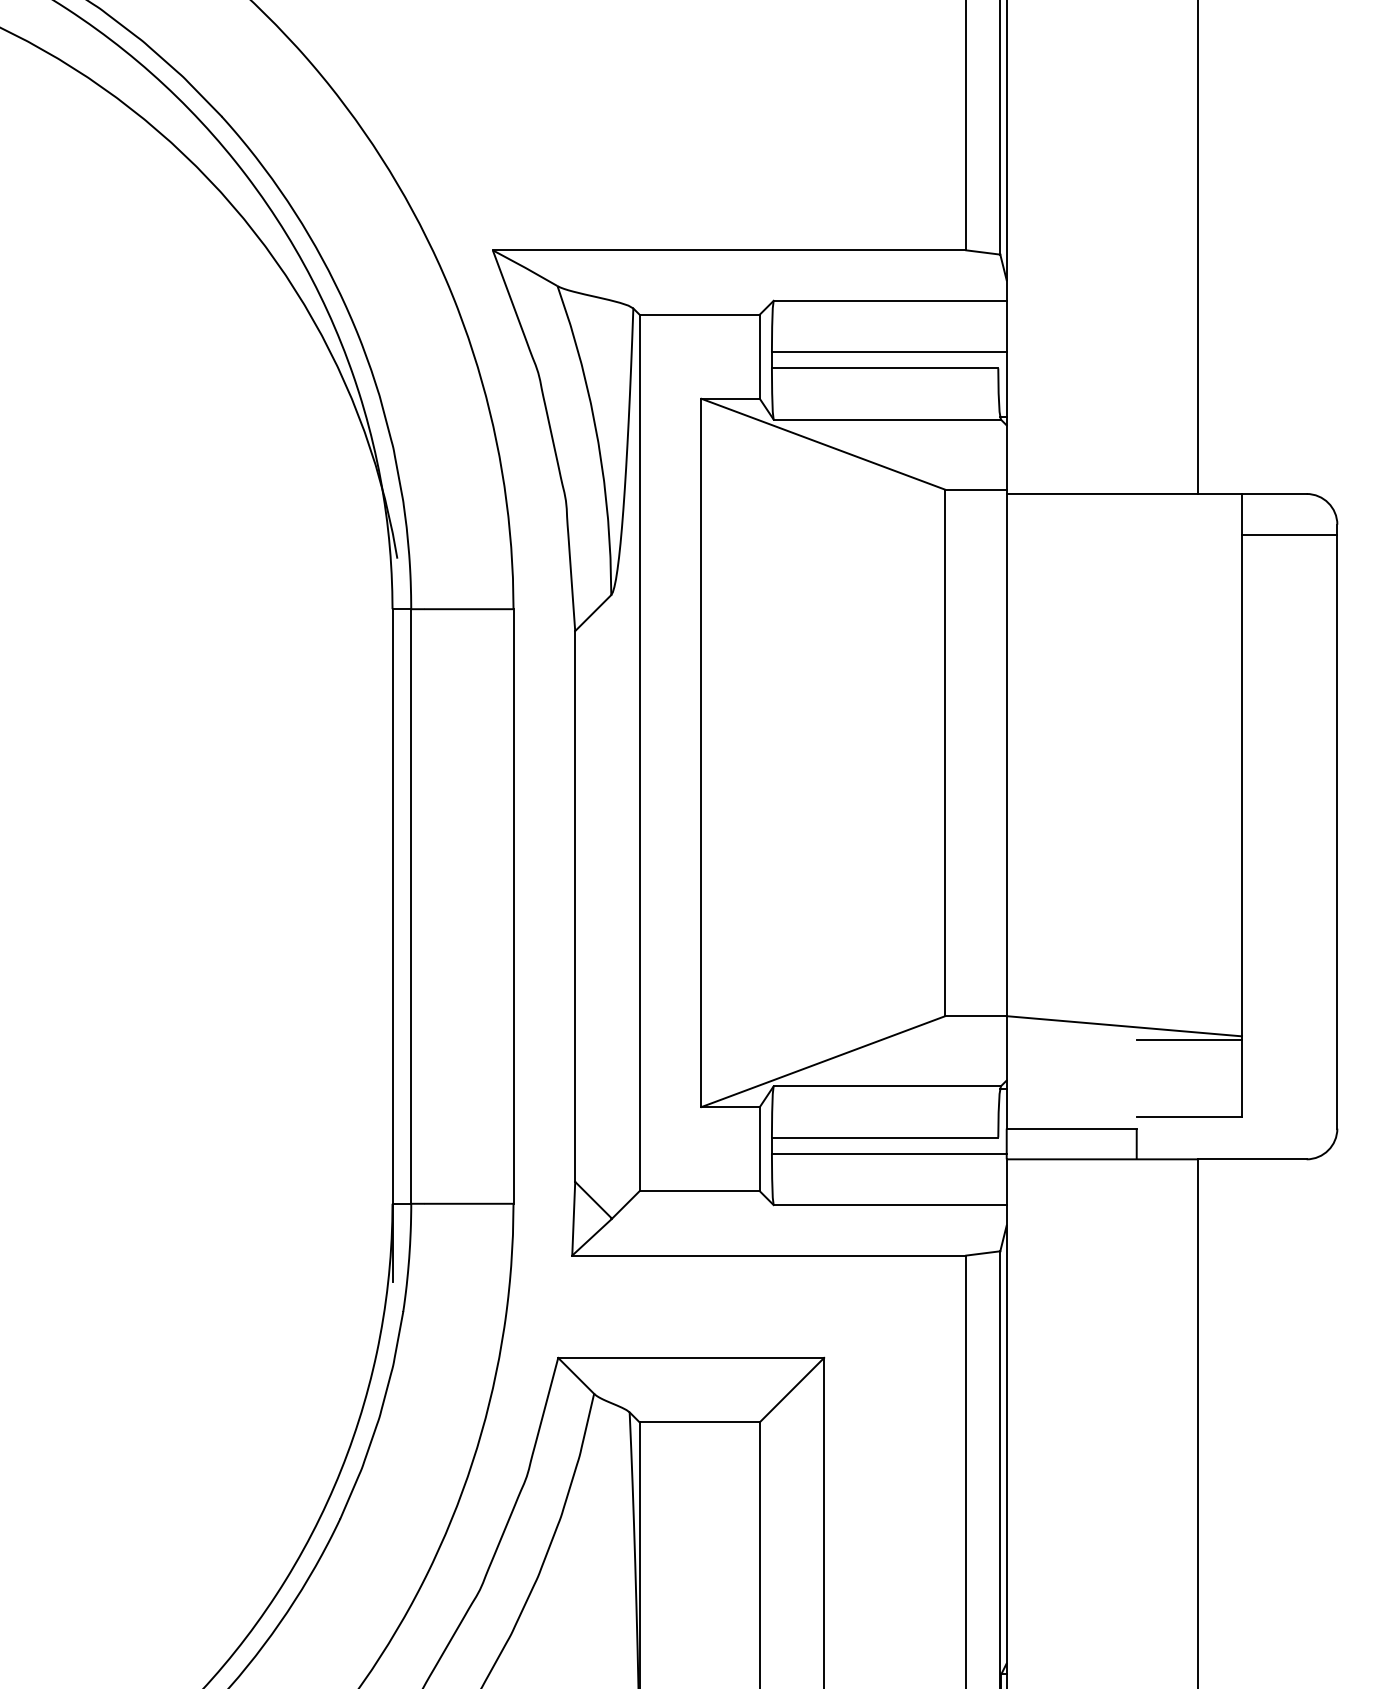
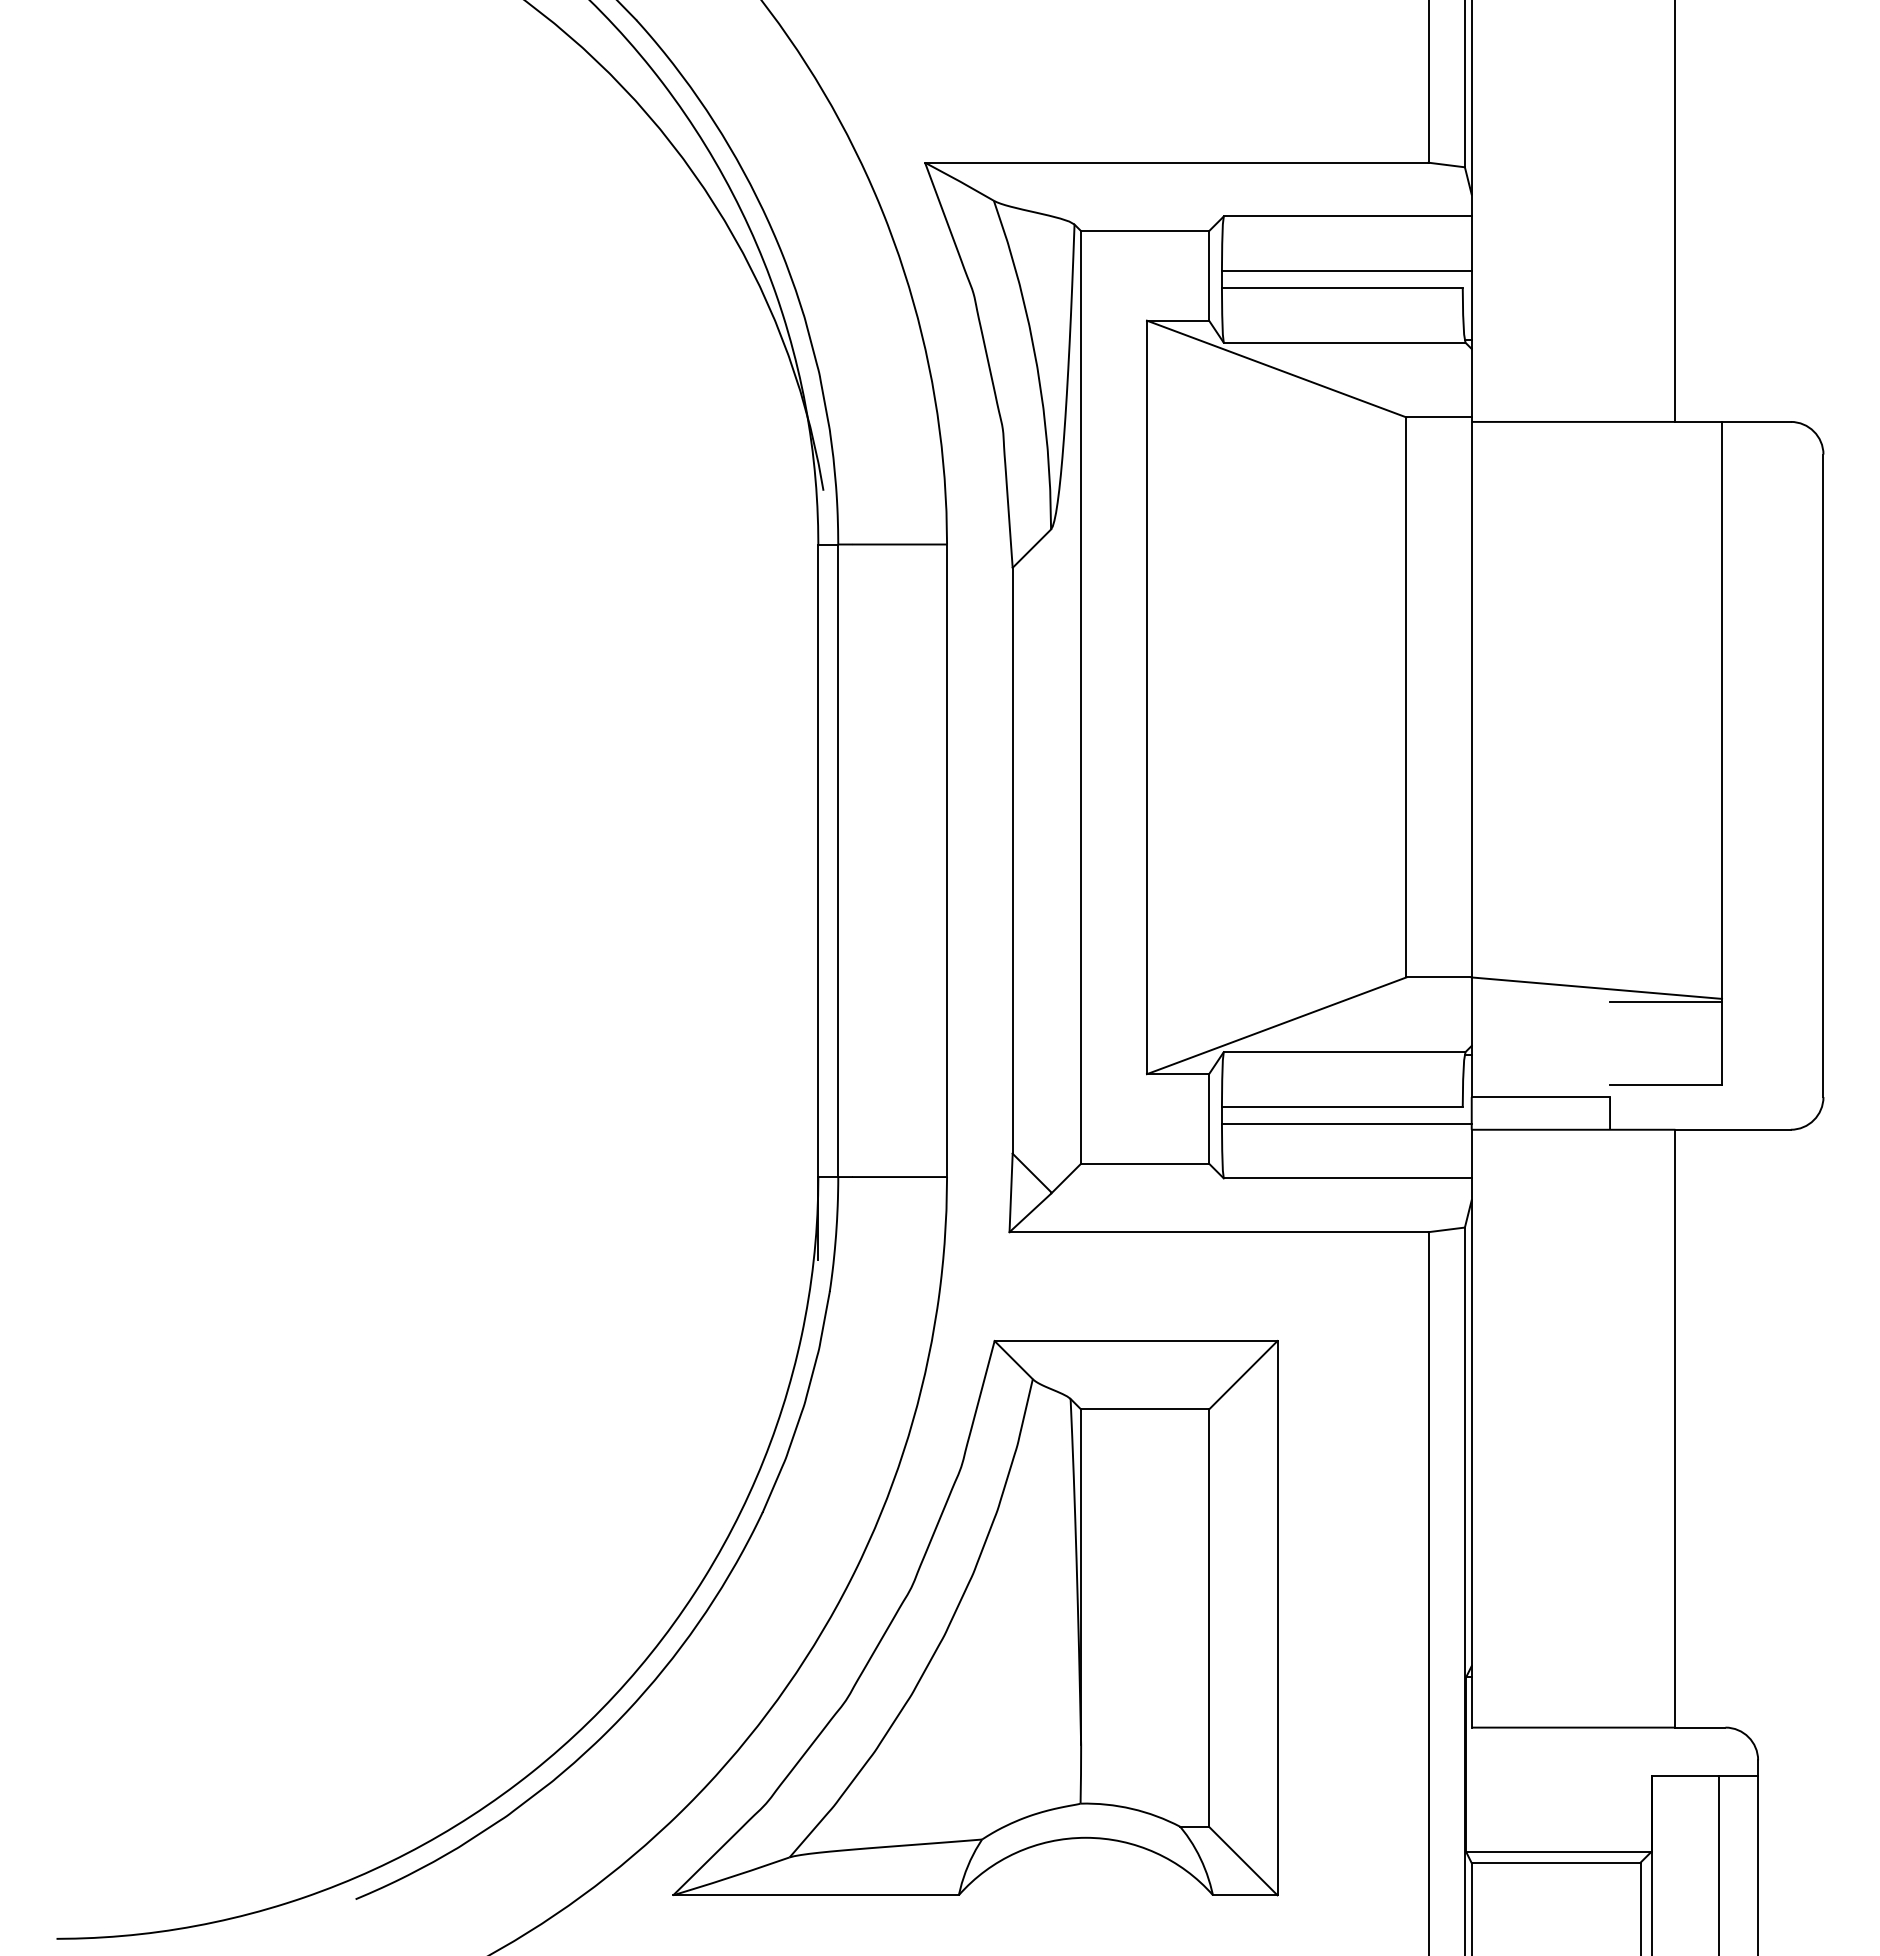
line: (1289, 534) -> (1772, 465), removed

